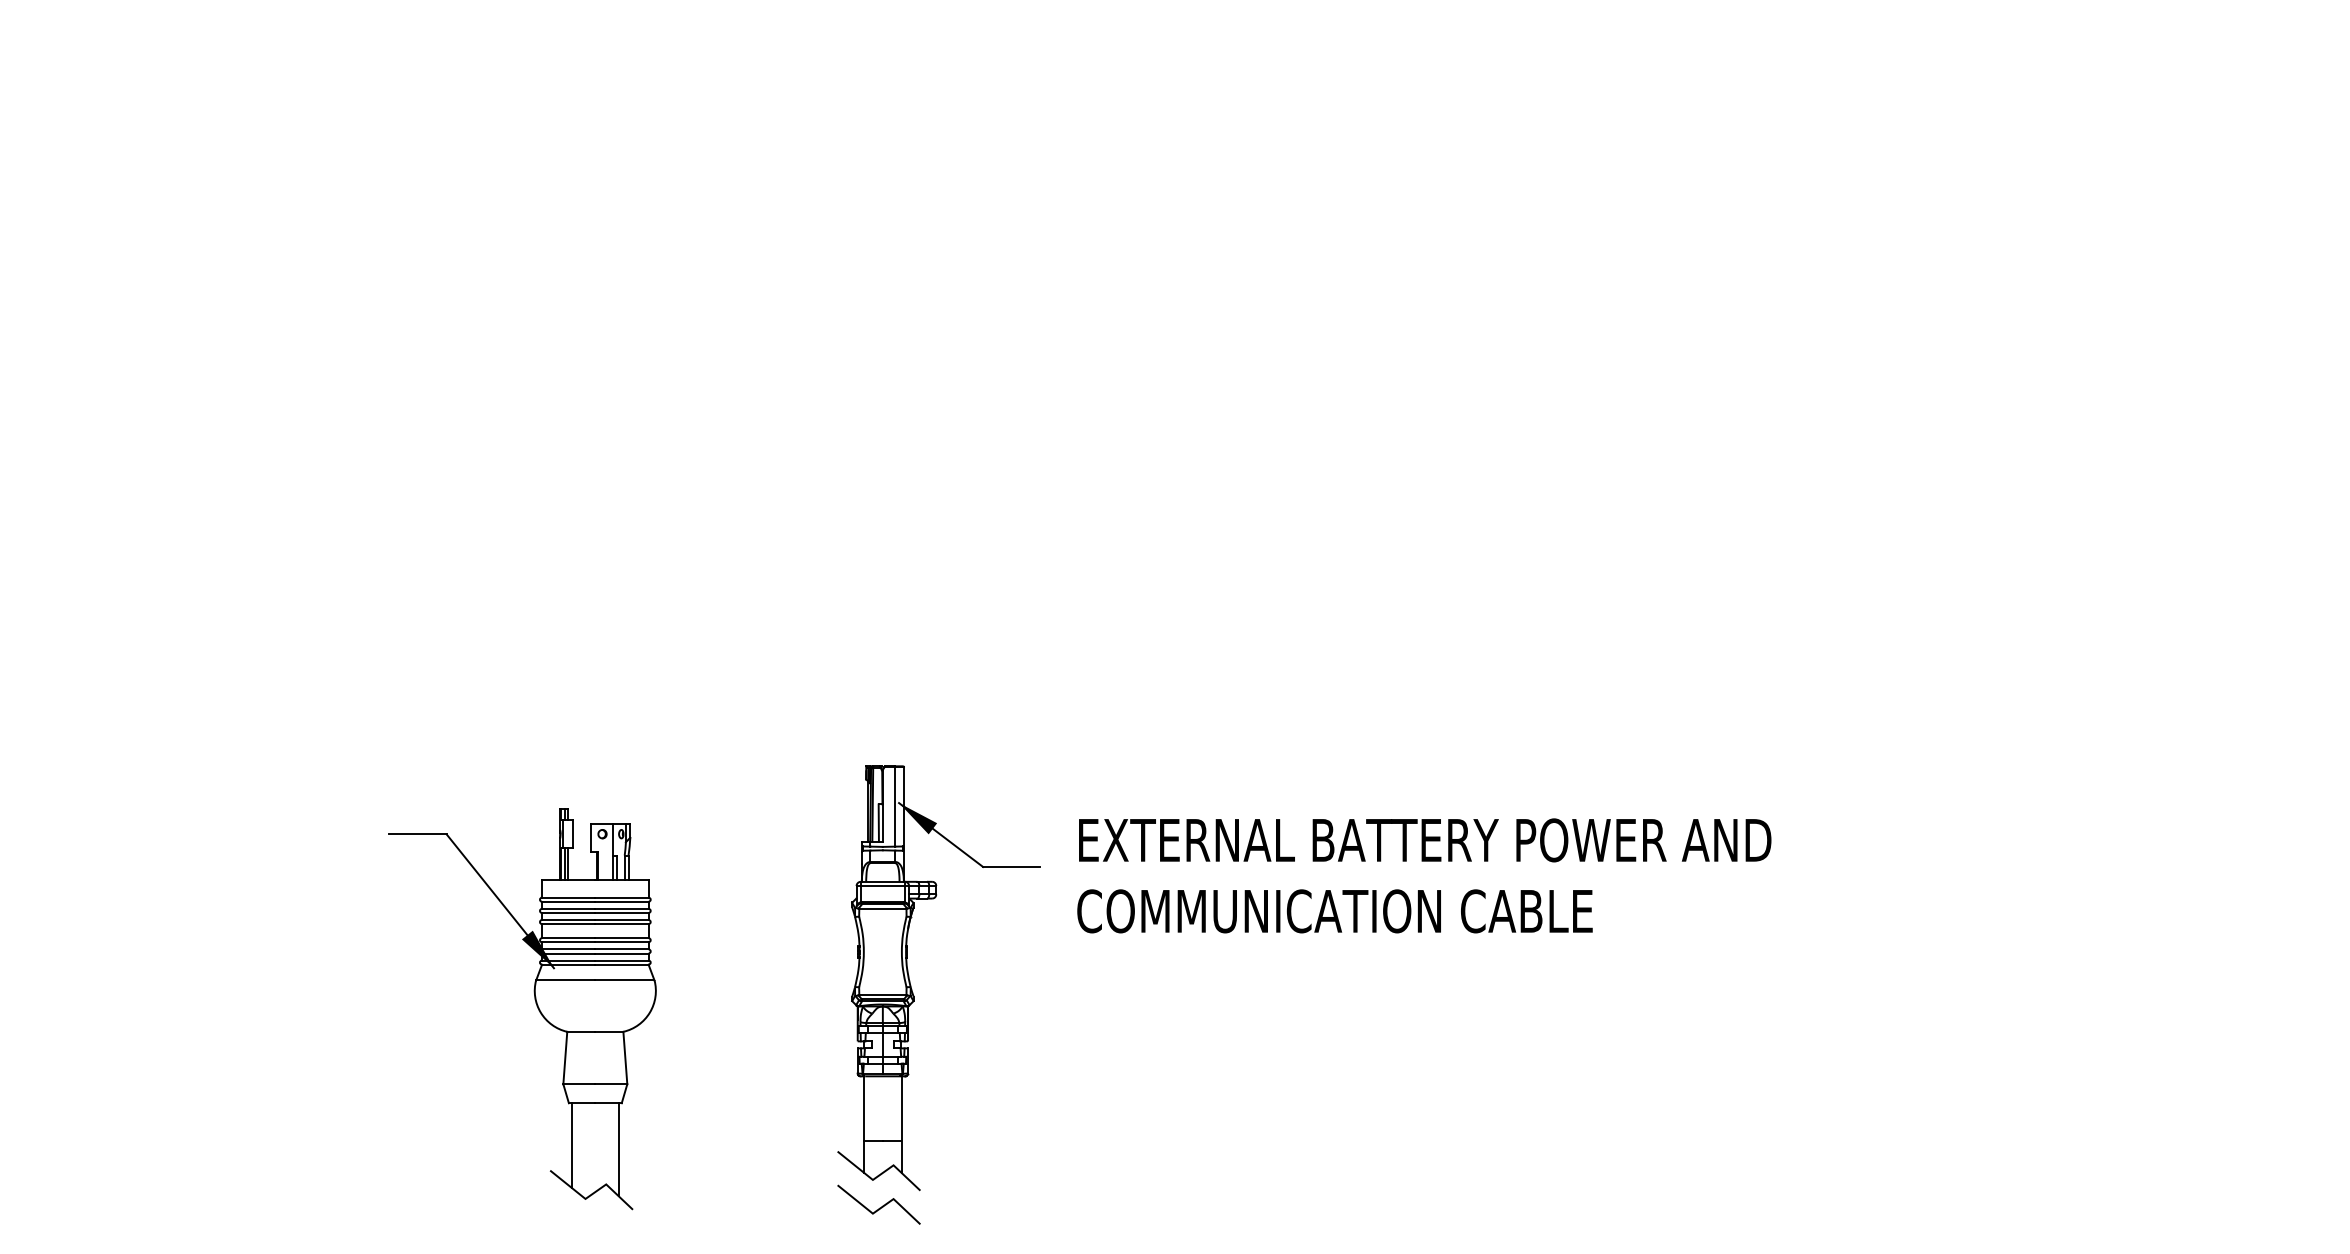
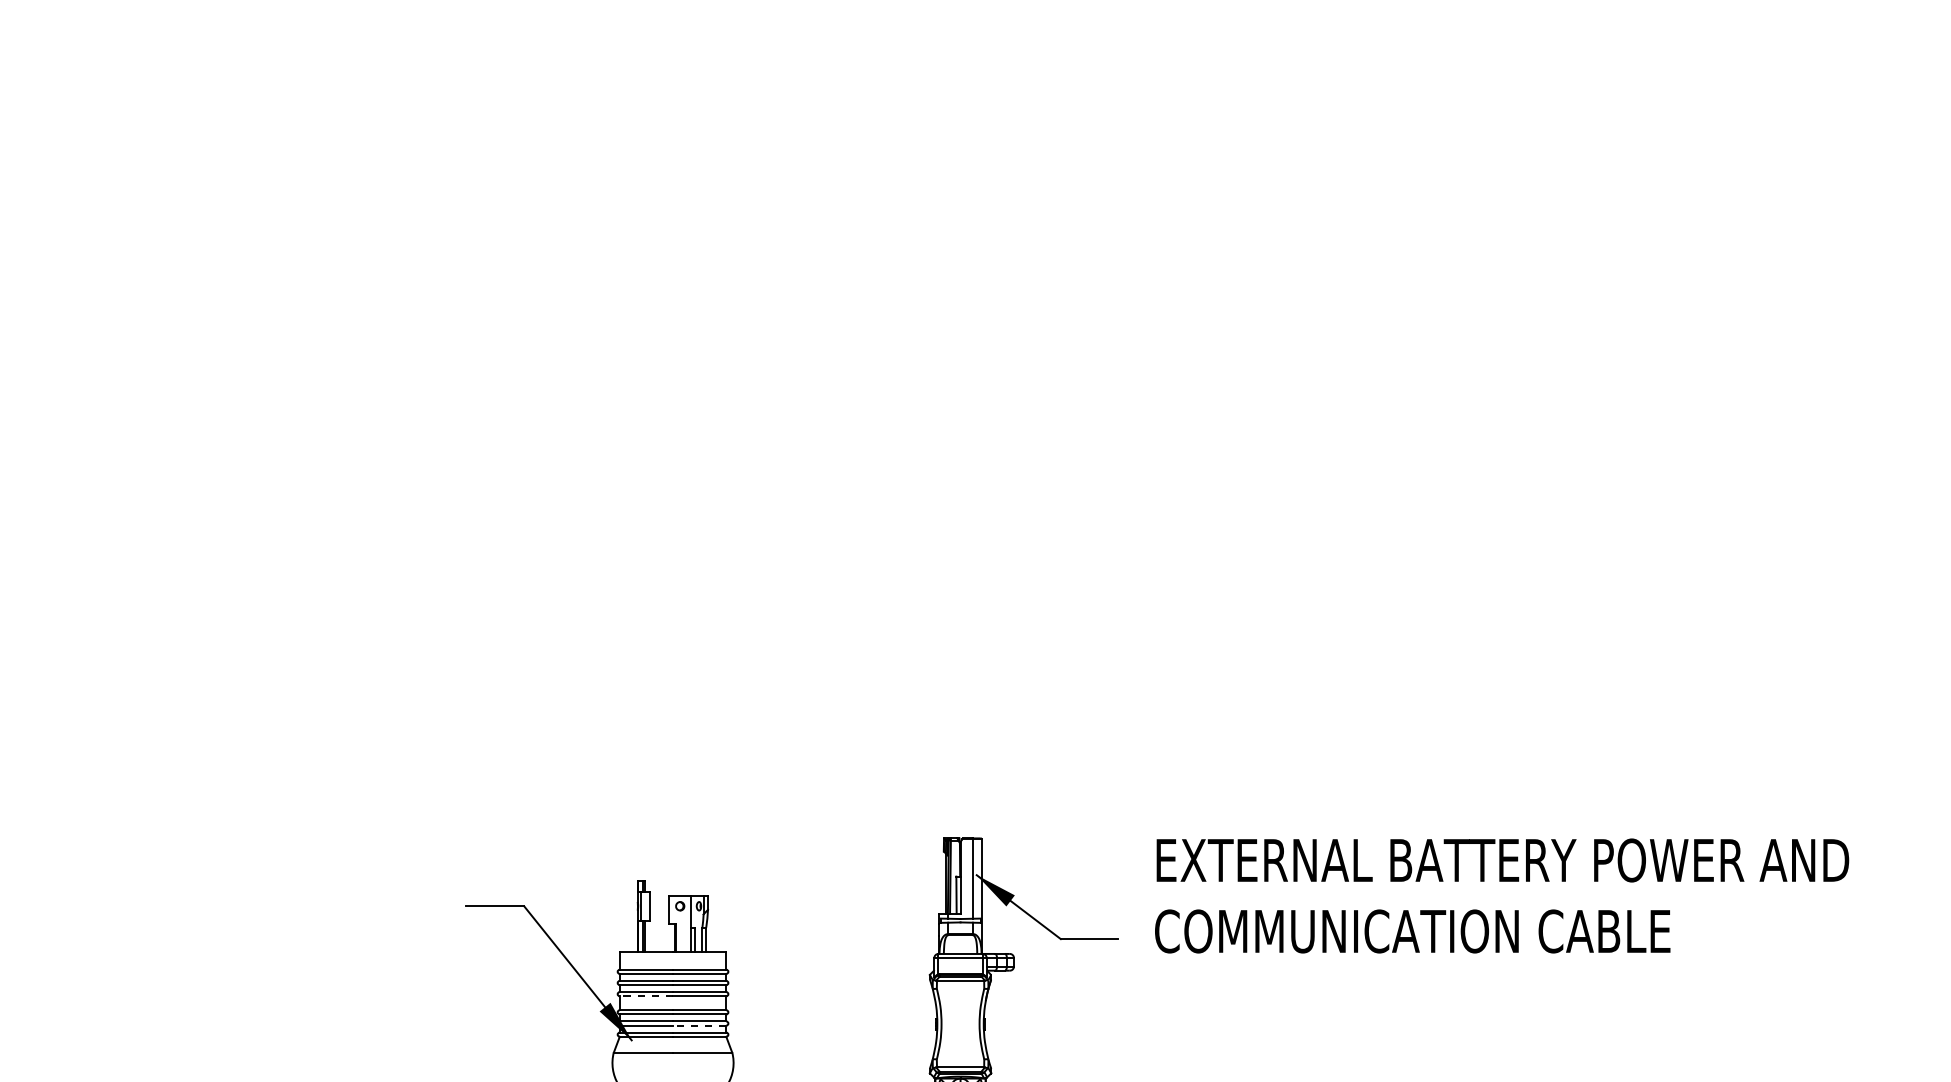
text: (1424, 875) -> (1502, 895), moved
line: (568, 924) -> (646, 996), solid -> dashed
line: (621, 953) -> (699, 1025), solid -> dashed

